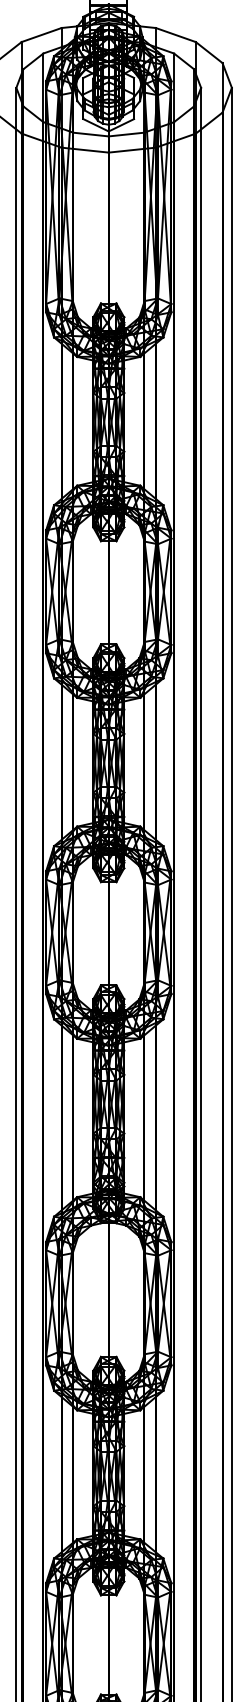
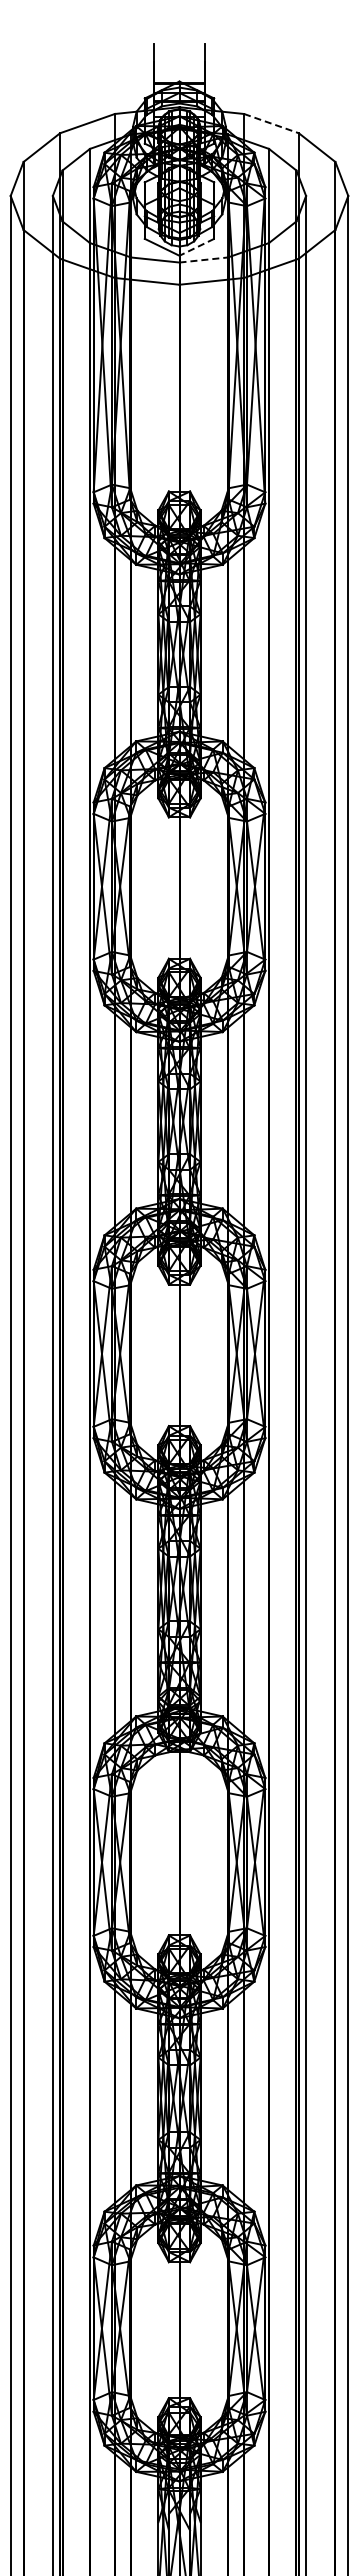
line: (175, 34) -> (271, 123), solid -> dashed
line: (121, 125) -> (196, 247), solid -> dashed
line: (126, 134) -> (204, 259), solid -> dashed

